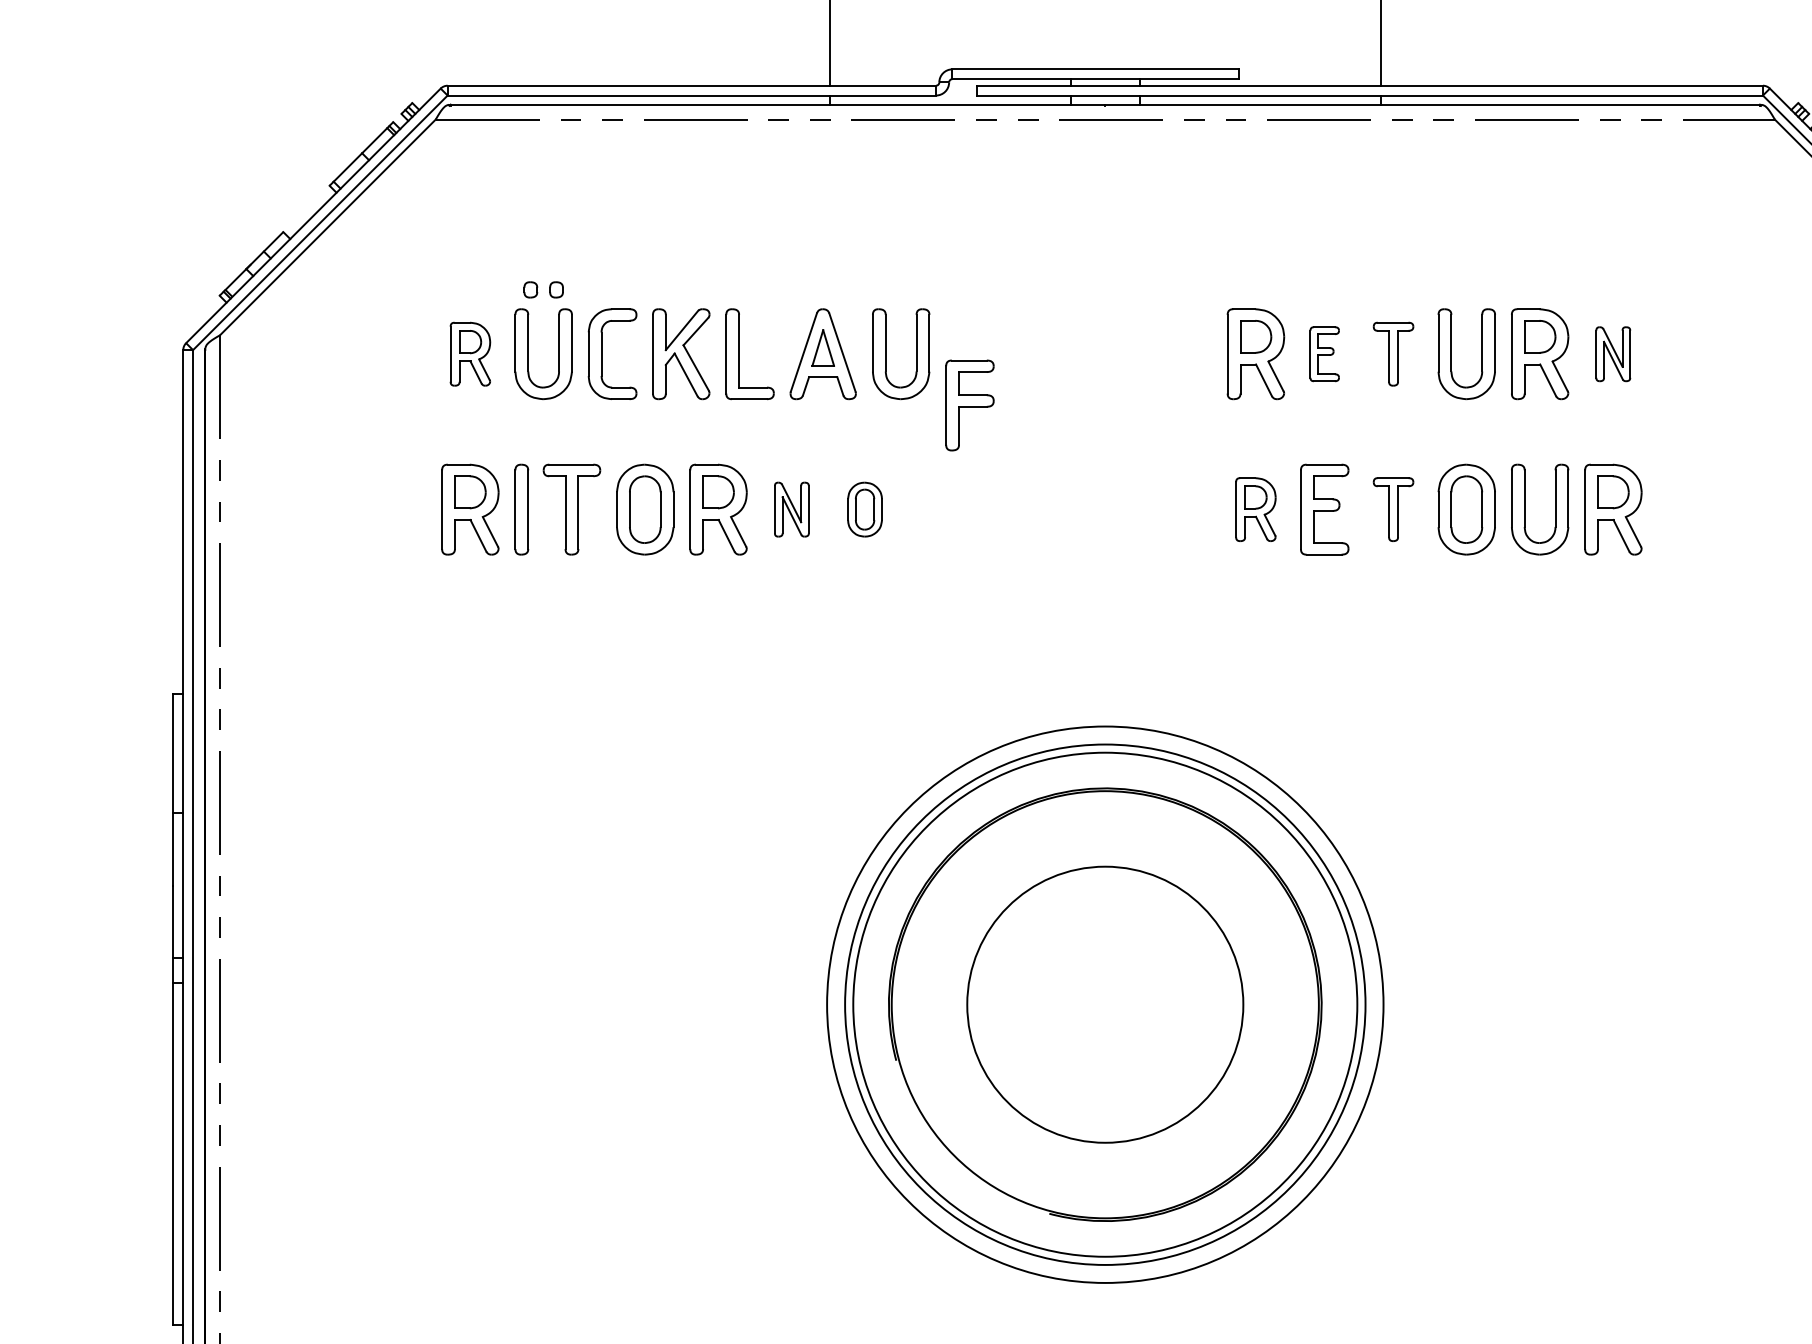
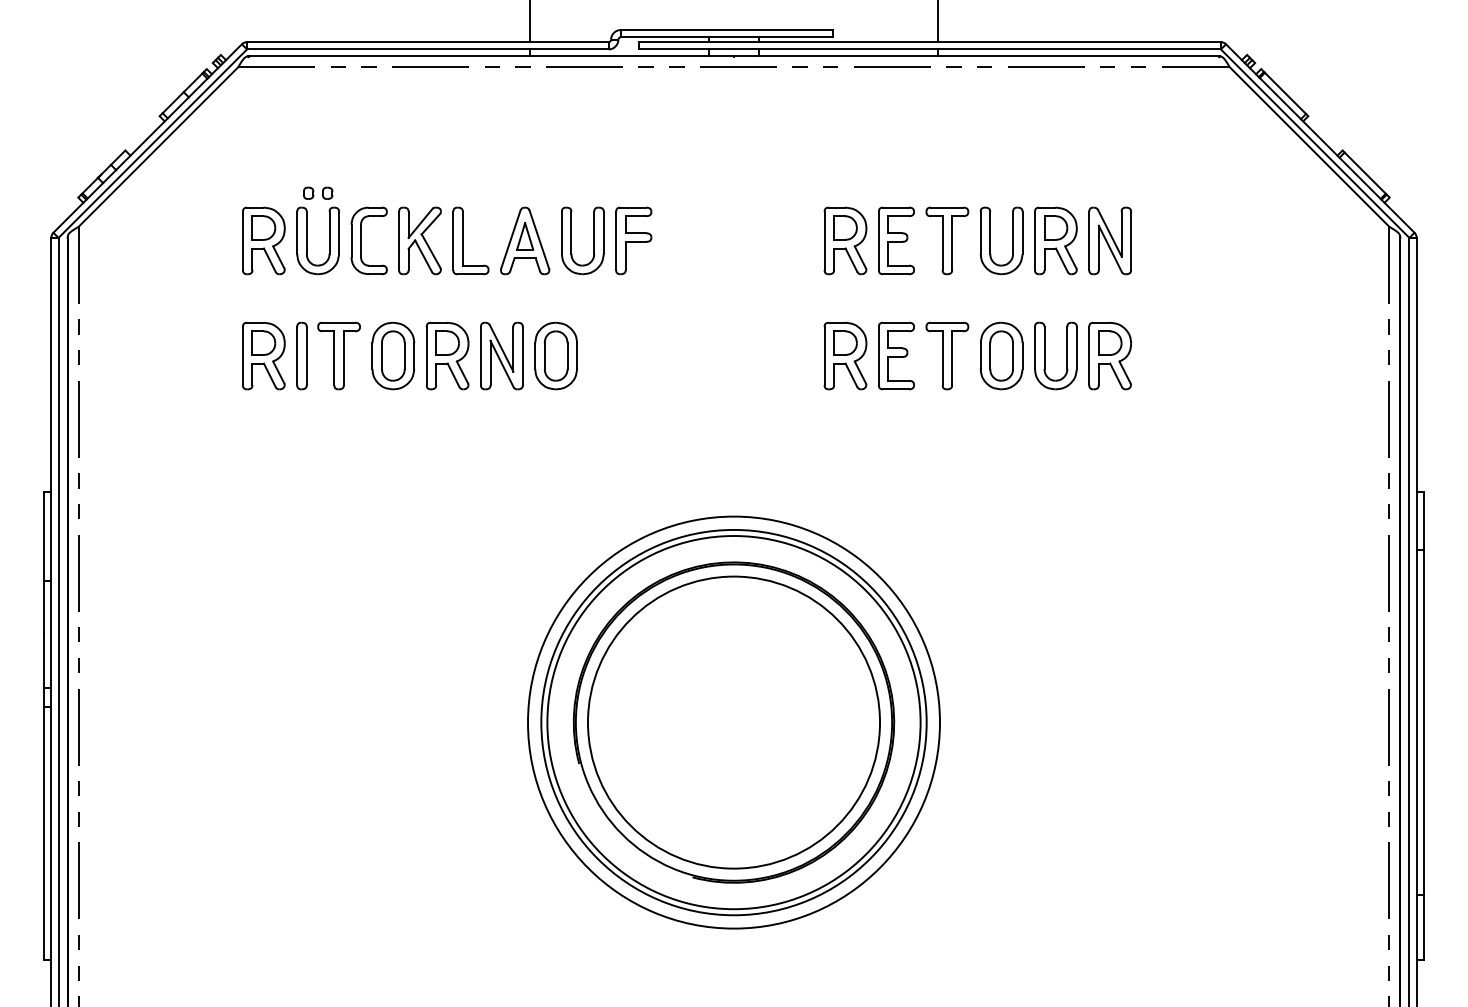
part: (469, 353) -> (263, 240), size x1.43
part: (1324, 353) -> (896, 240), size x1.67
part: (1393, 353) -> (947, 240), size x1.43
part: (1612, 353) -> (1109, 240), size x1.67
part: (969, 404) -> (633, 240), moved
part: (791, 508) -> (501, 355), size x1.67
part: (864, 508) -> (555, 355), size x1.67
part: (1255, 508) -> (845, 355), size x1.43
part: (1393, 508) -> (947, 355), size x1.43
circle: (1104, 1004) -> (733, 722), size x1.43

